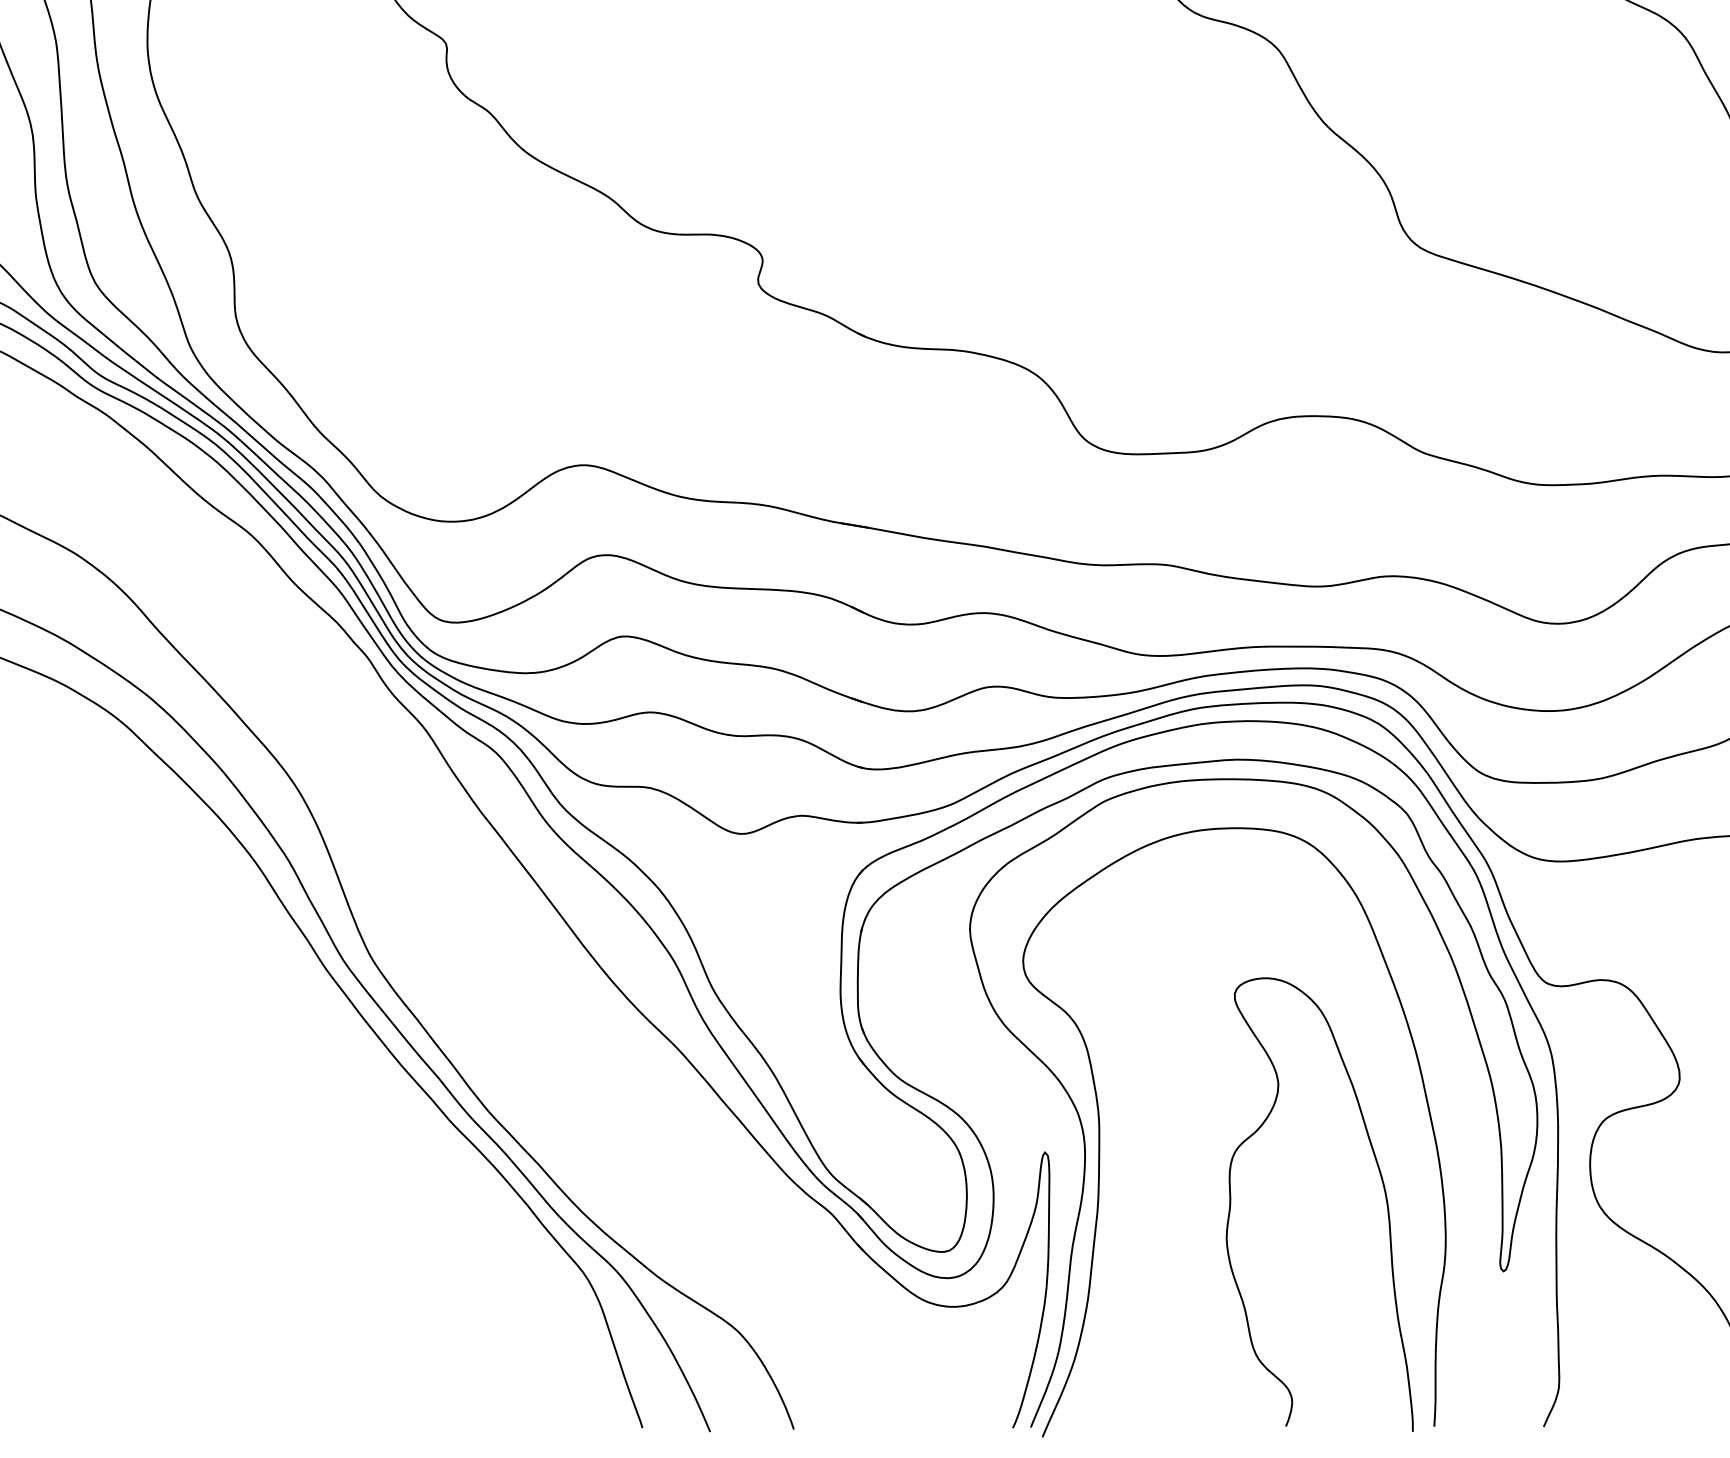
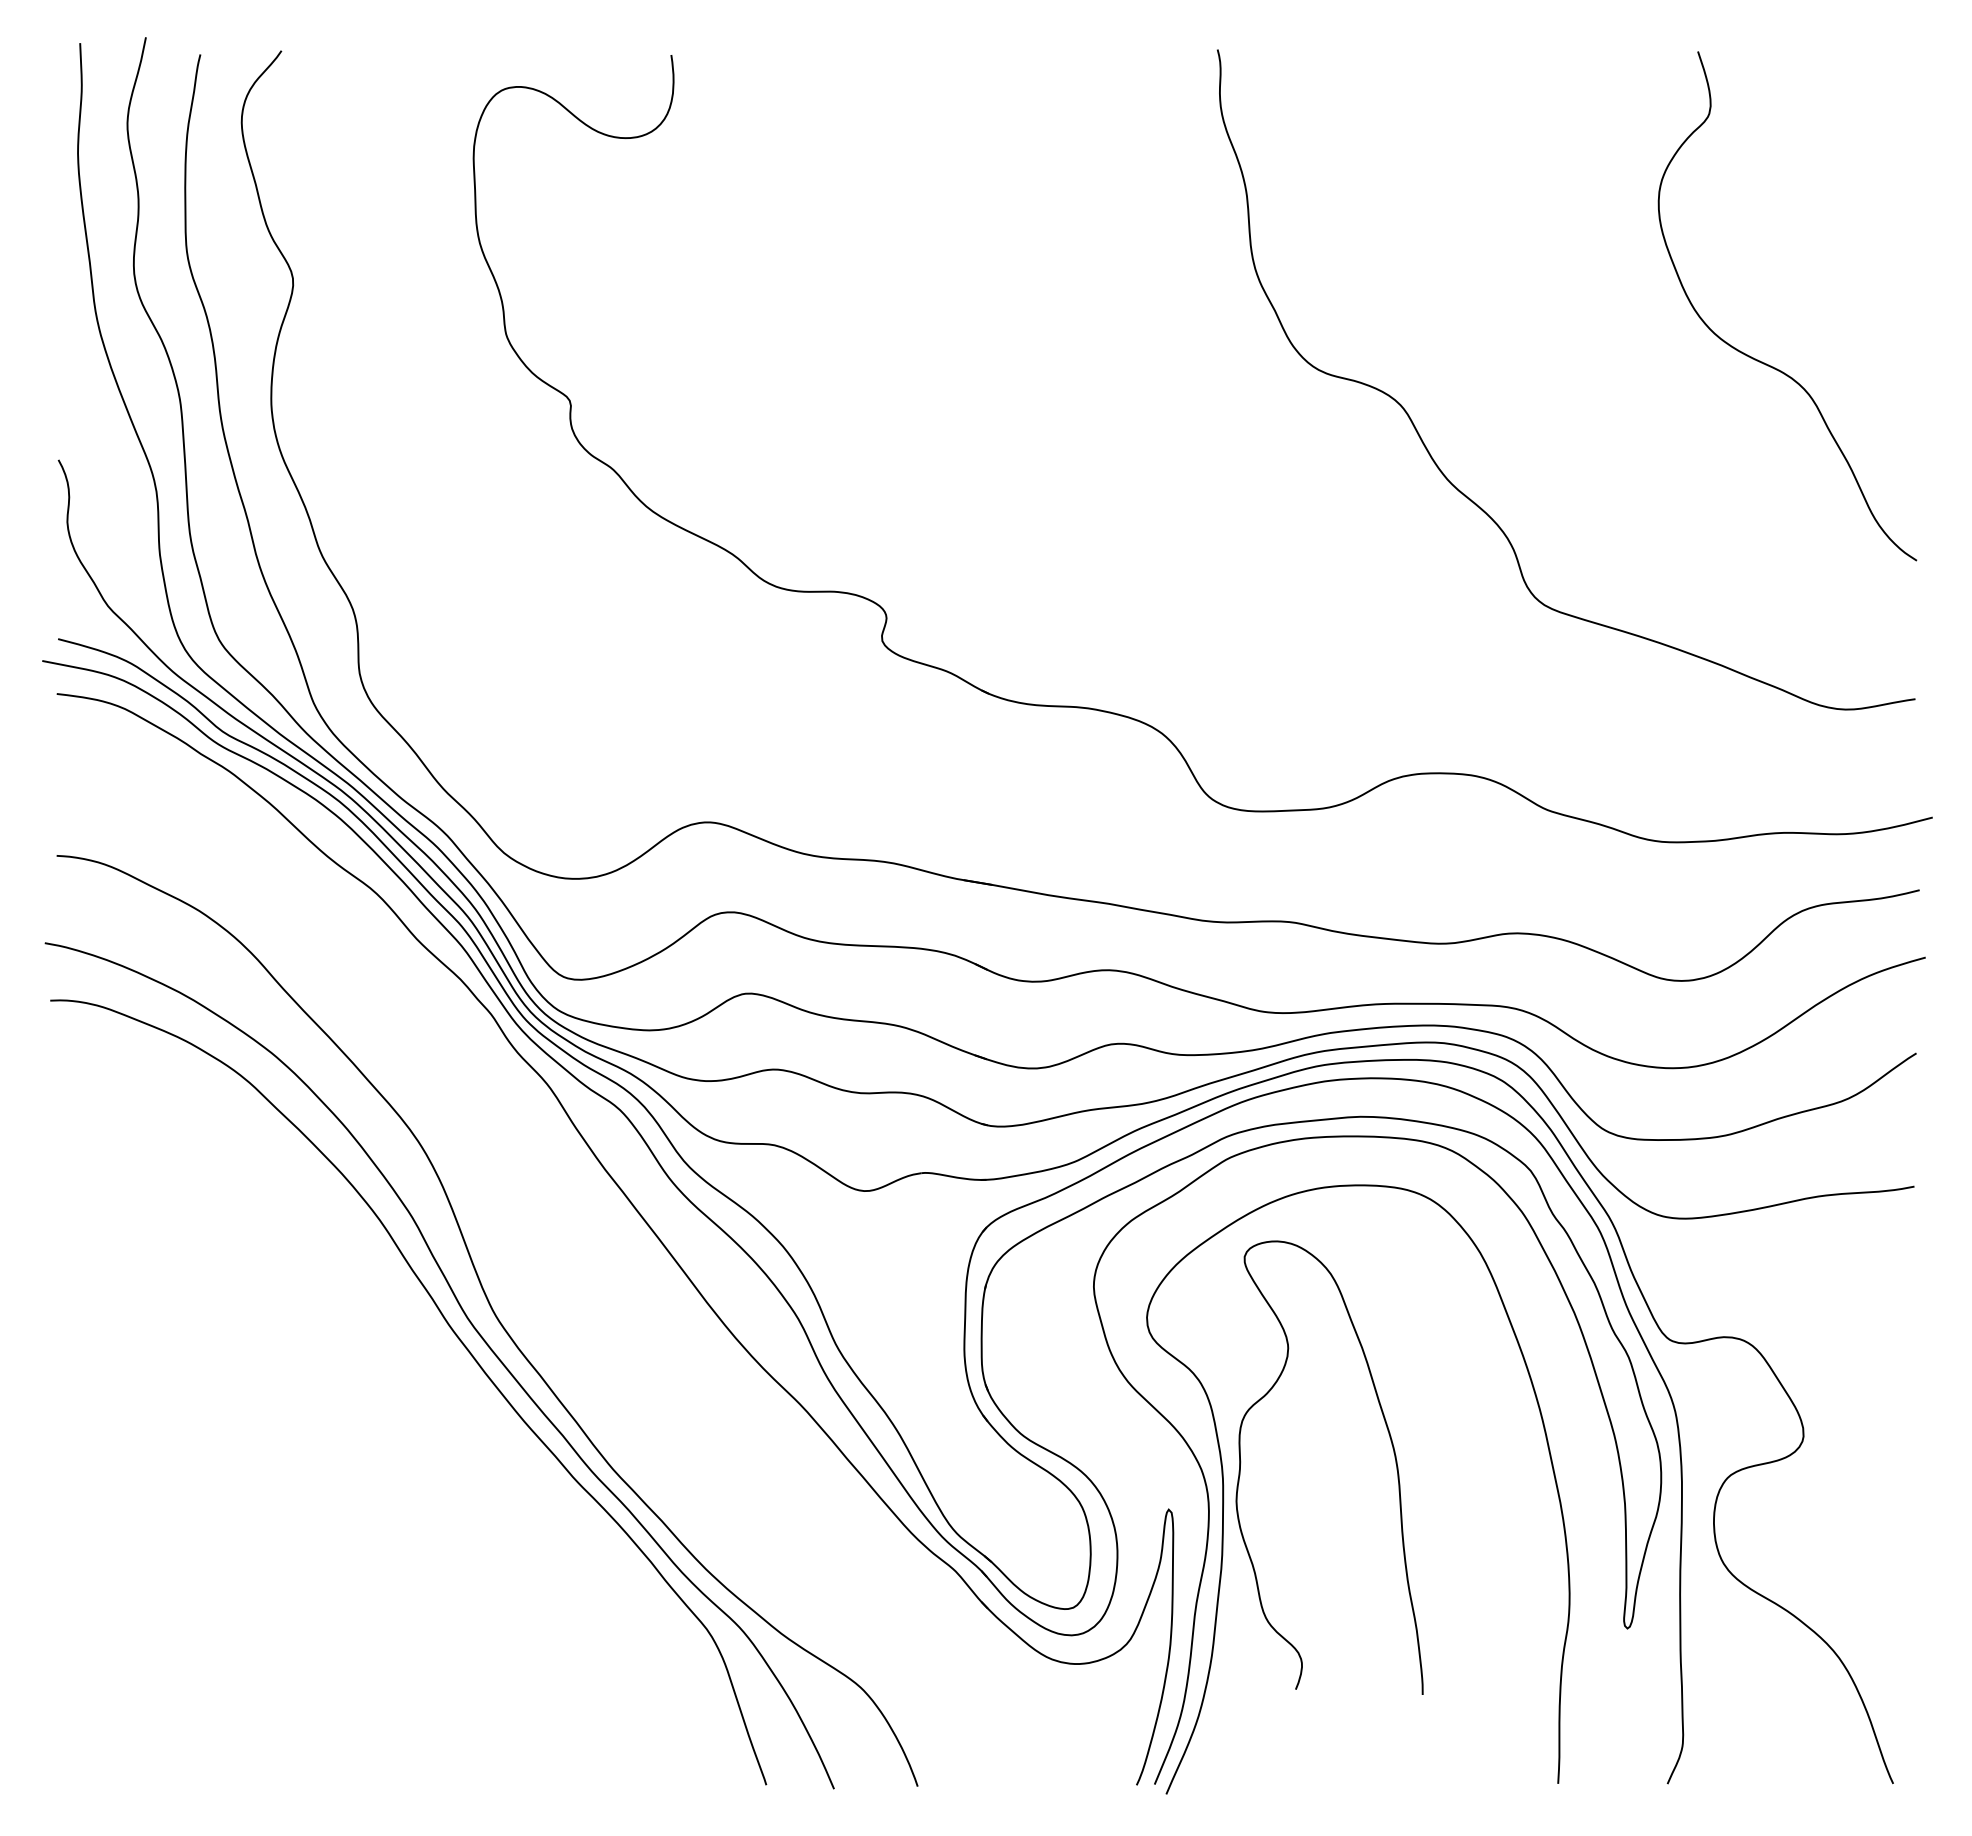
curve: (1383, 1190) -> (1393, 1453), moved

